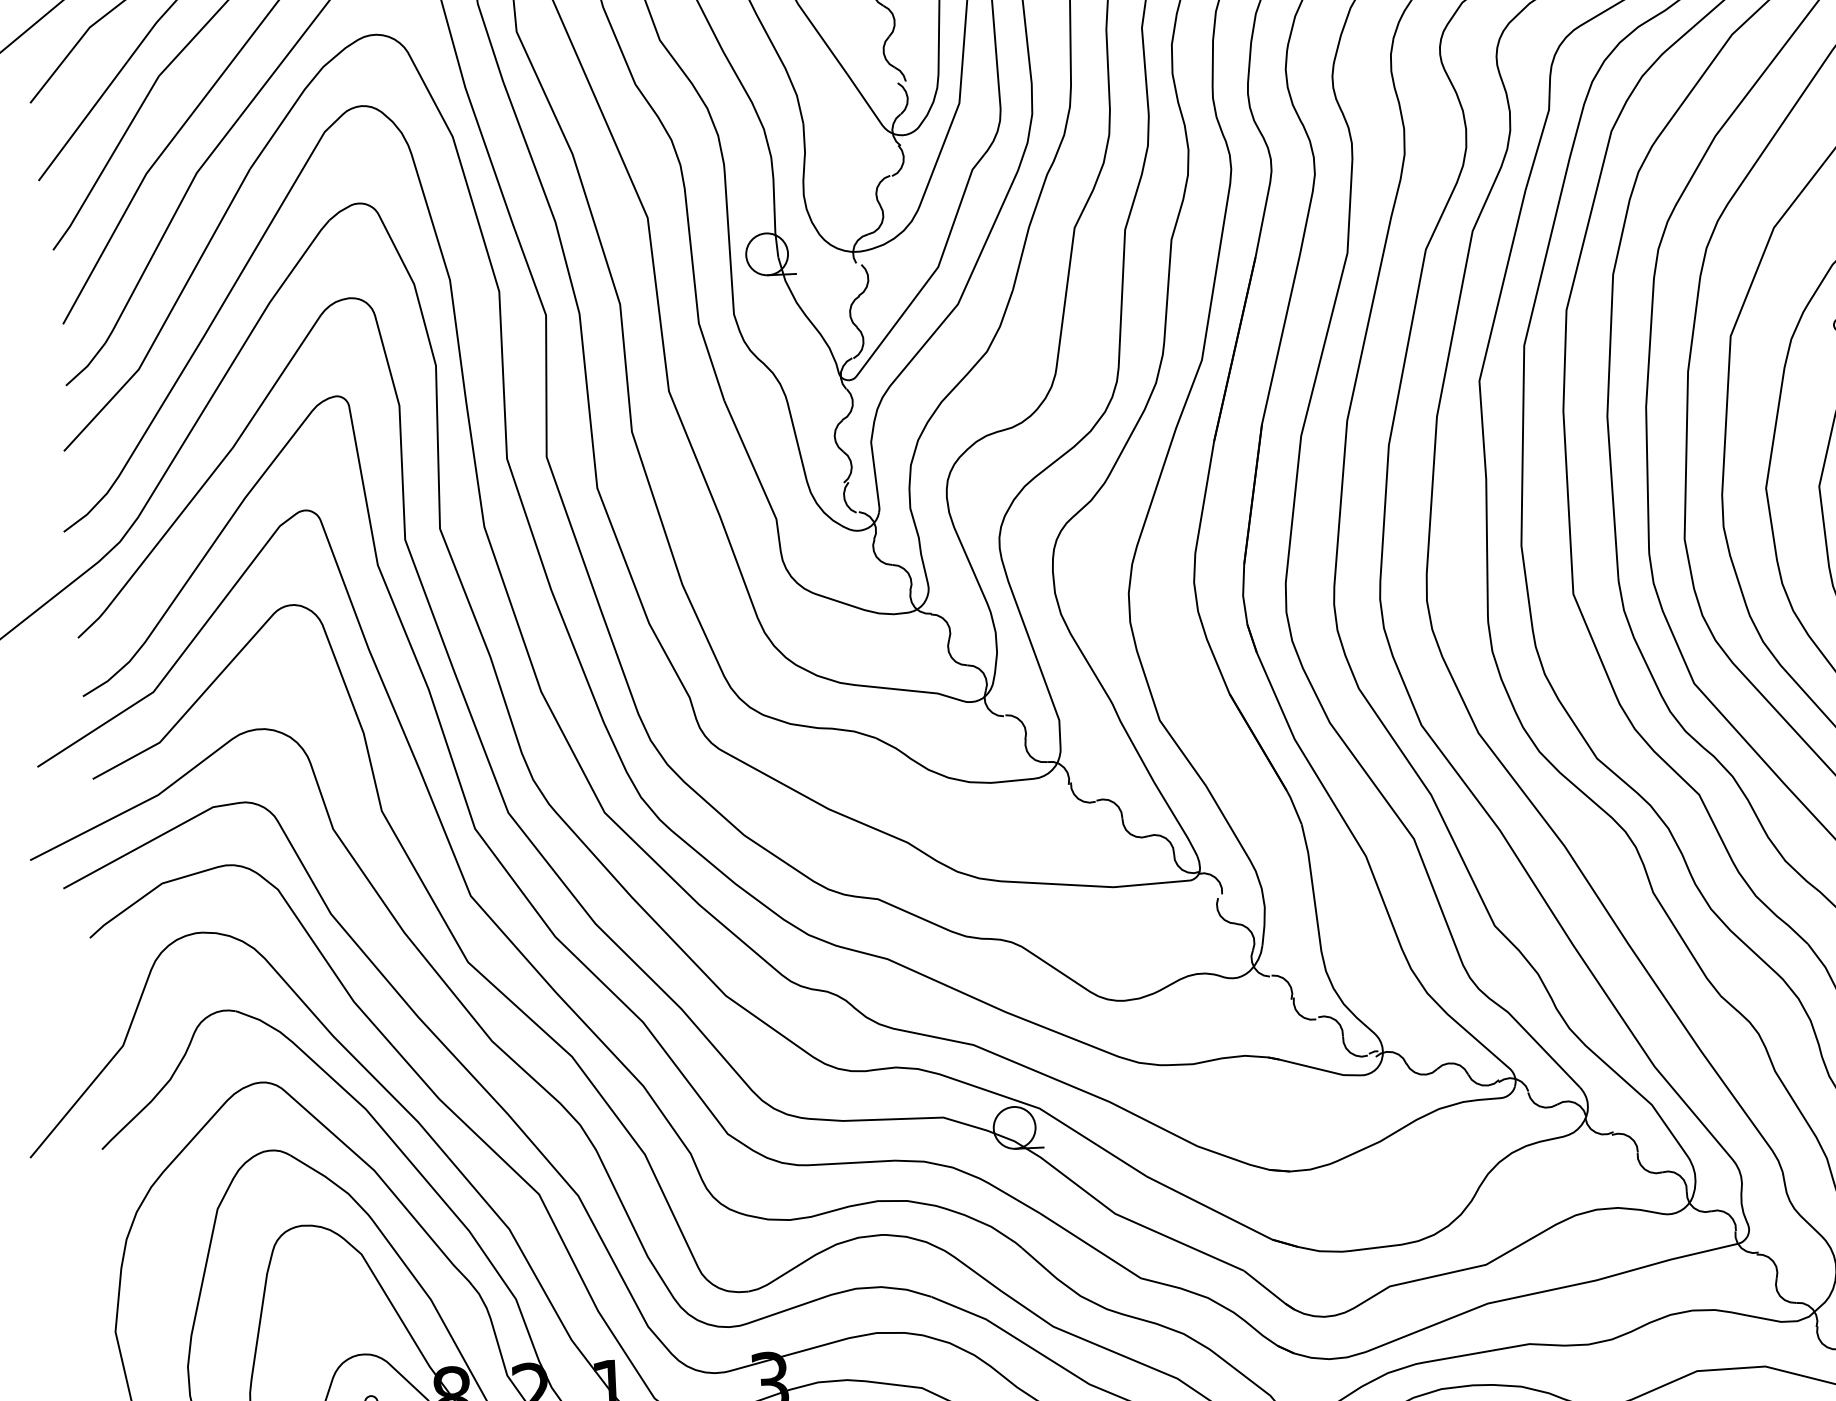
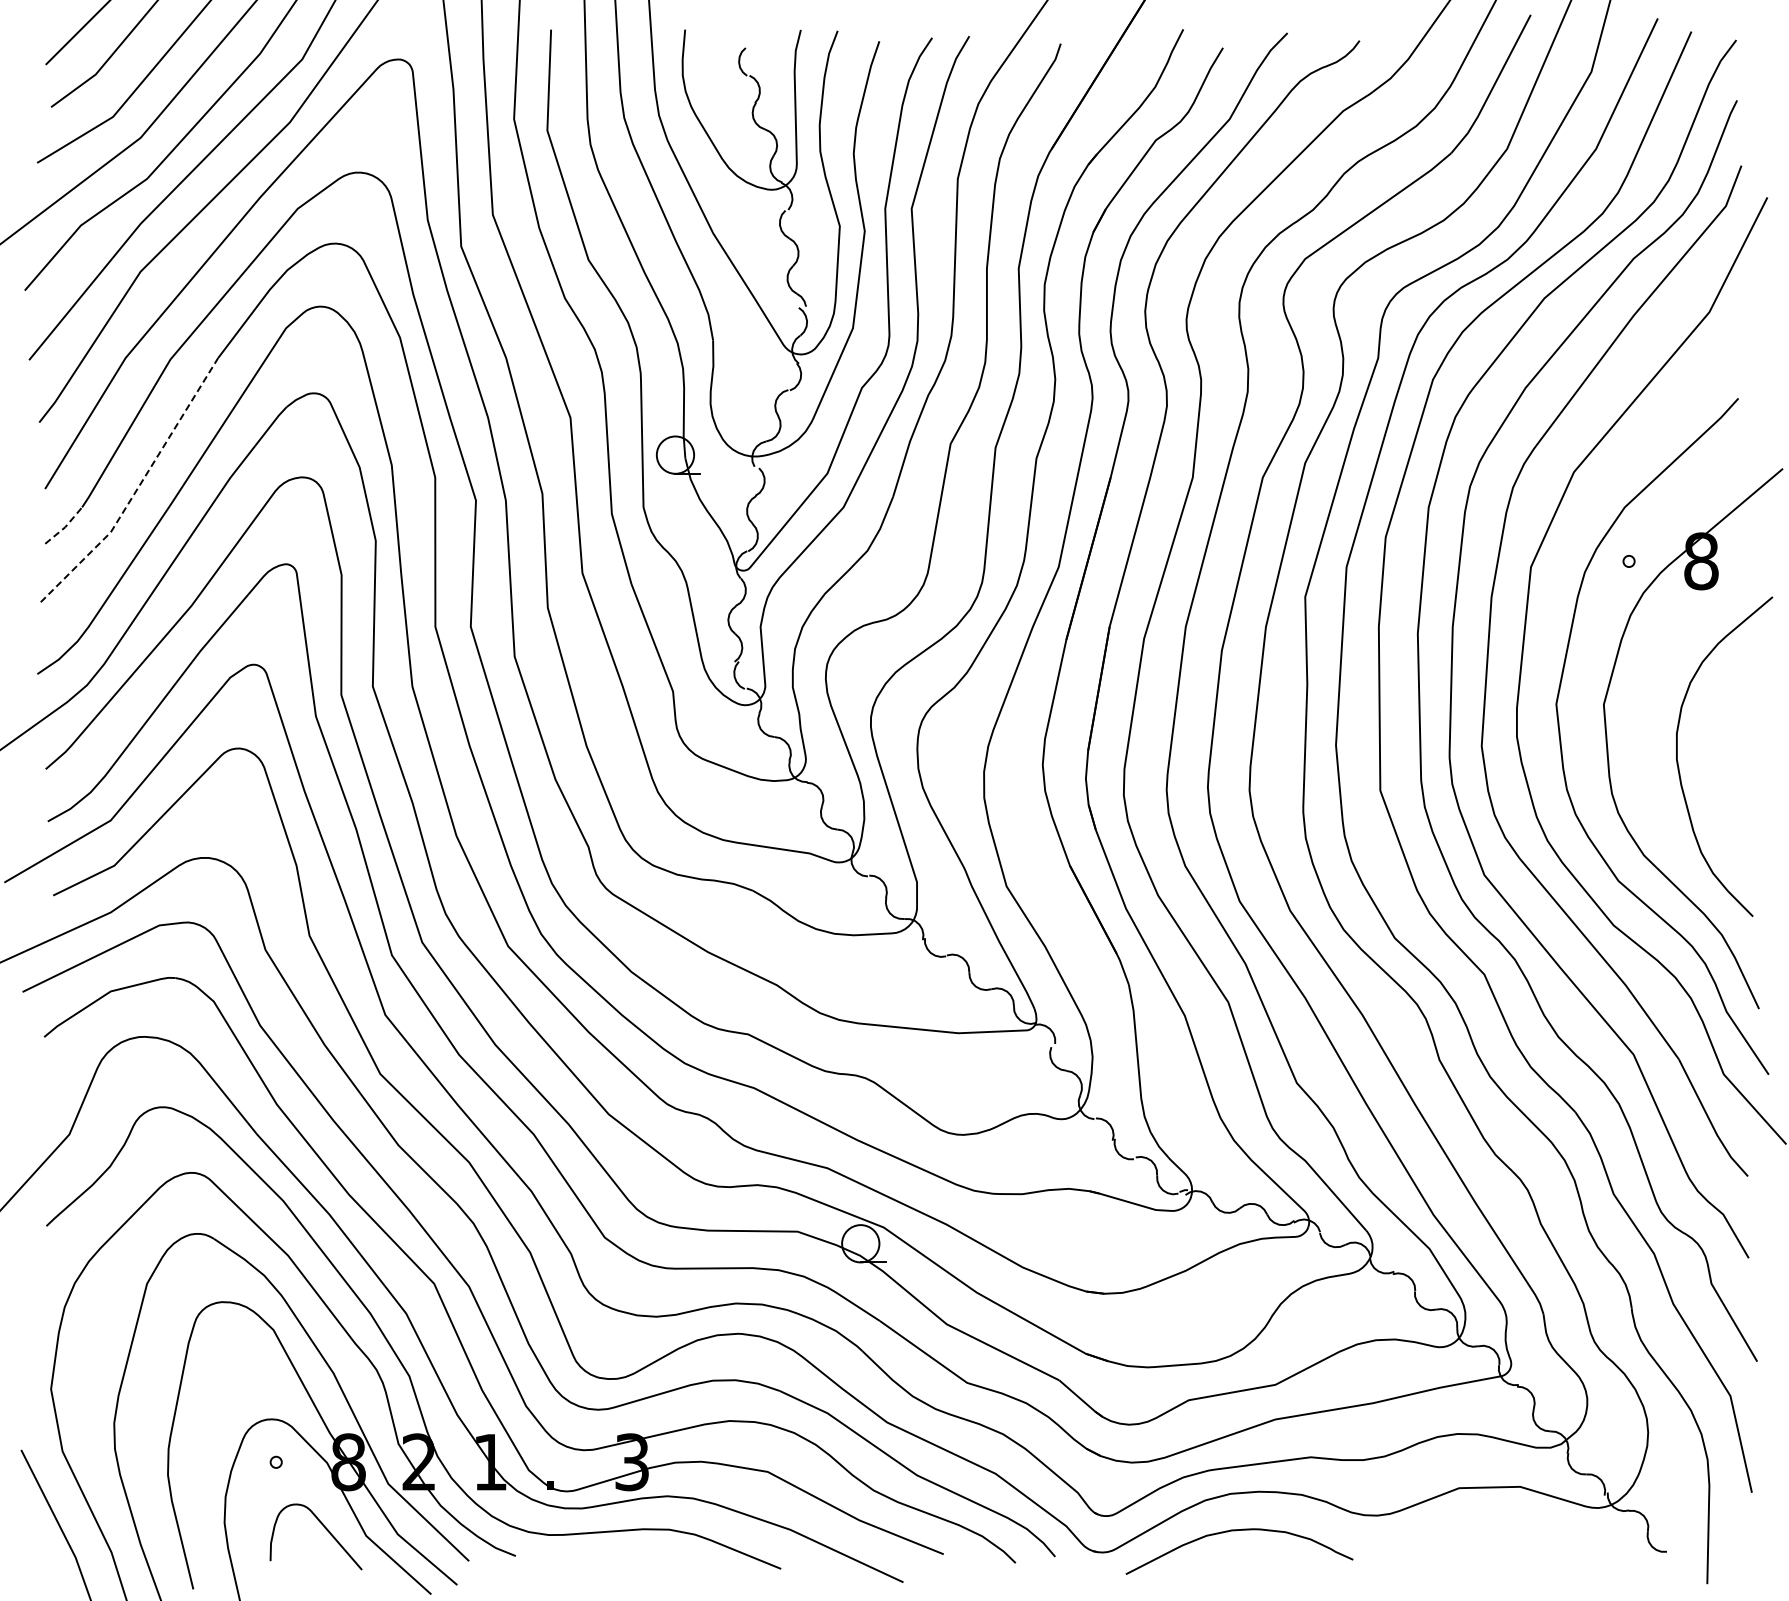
line: (167, 317) -> (138, 487), solid -> dashed
line: (87, 366) -> (65, 527), solid -> dashed

